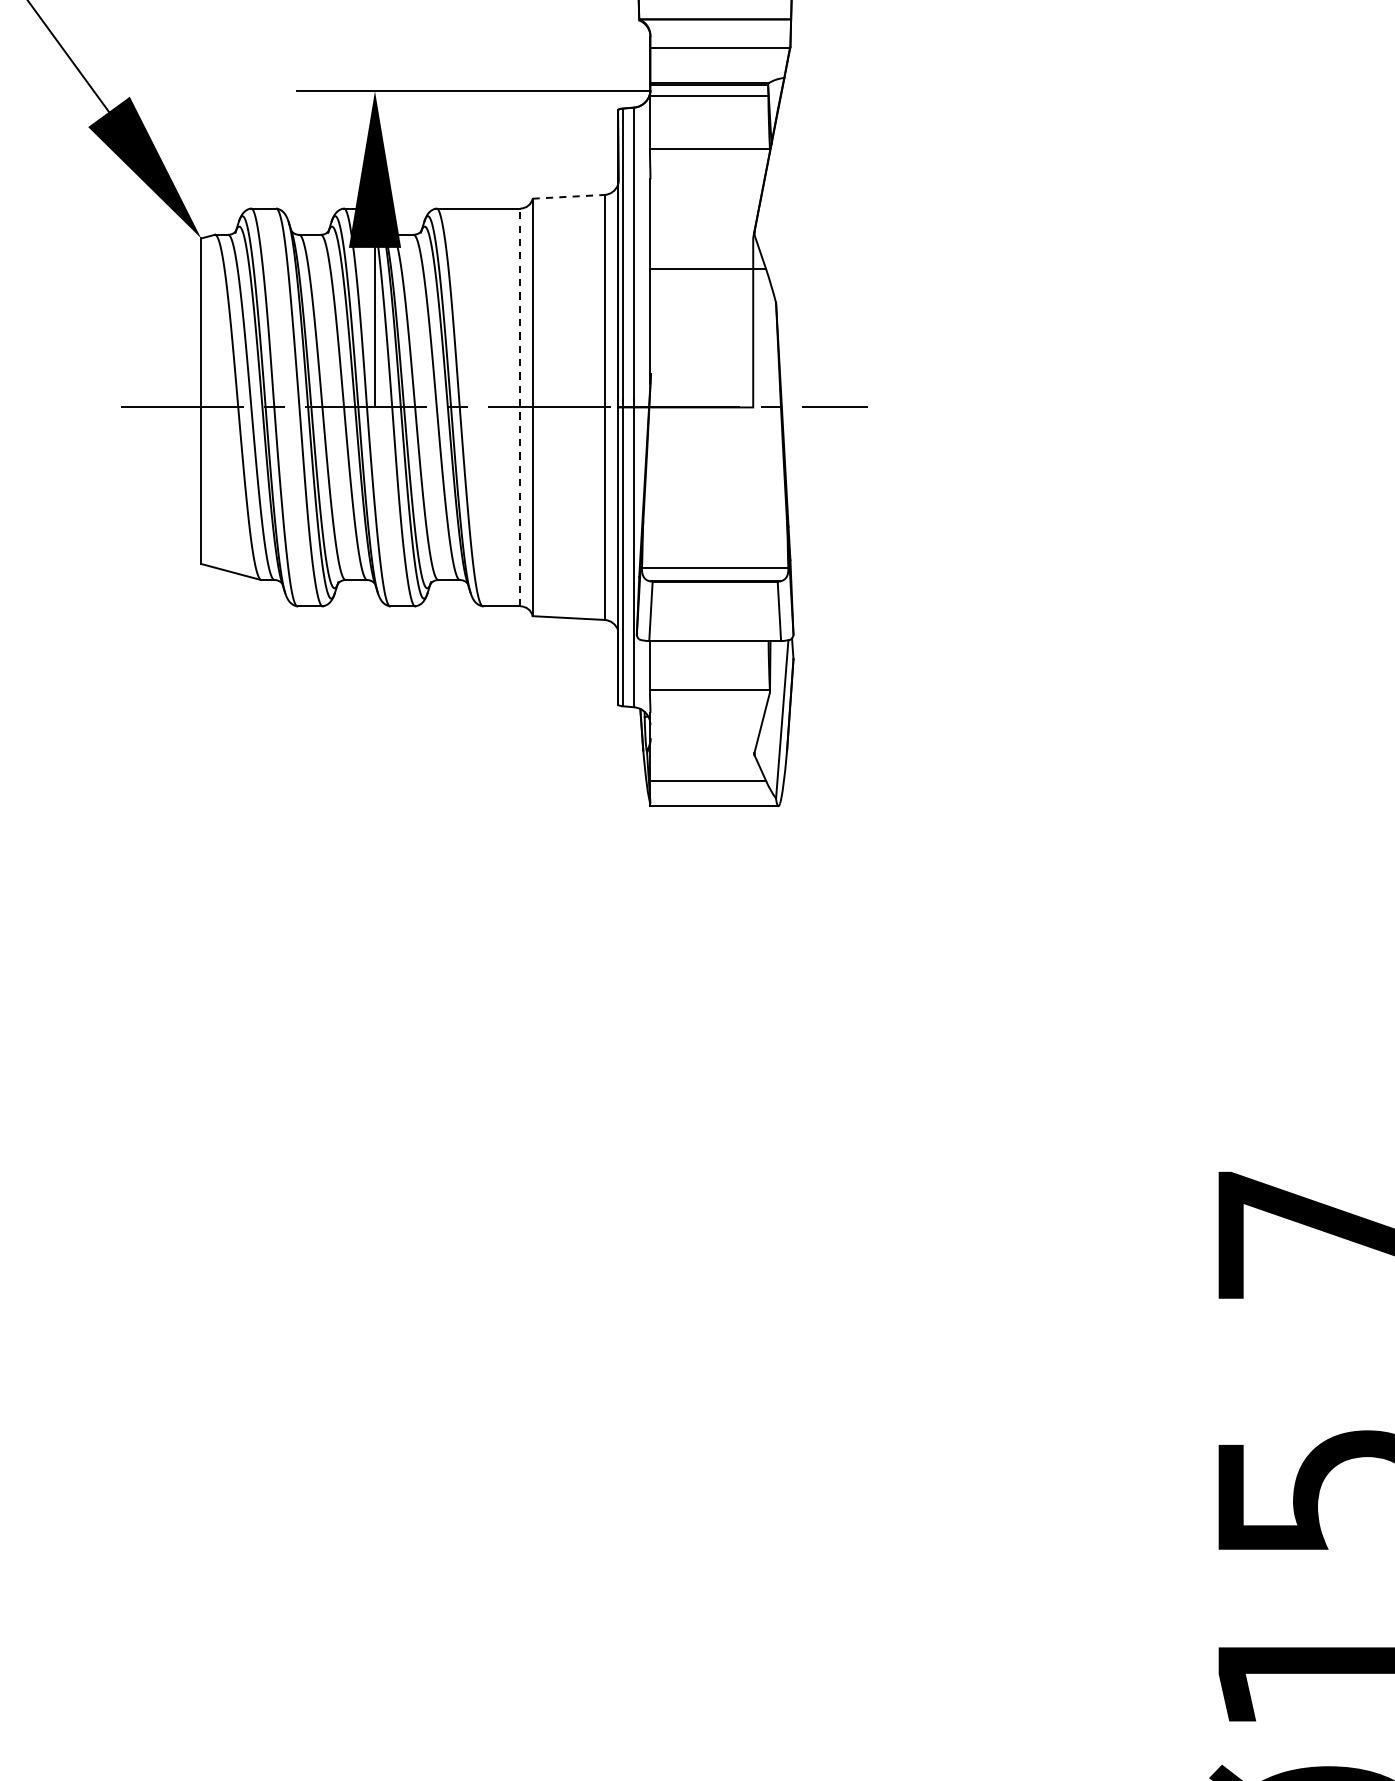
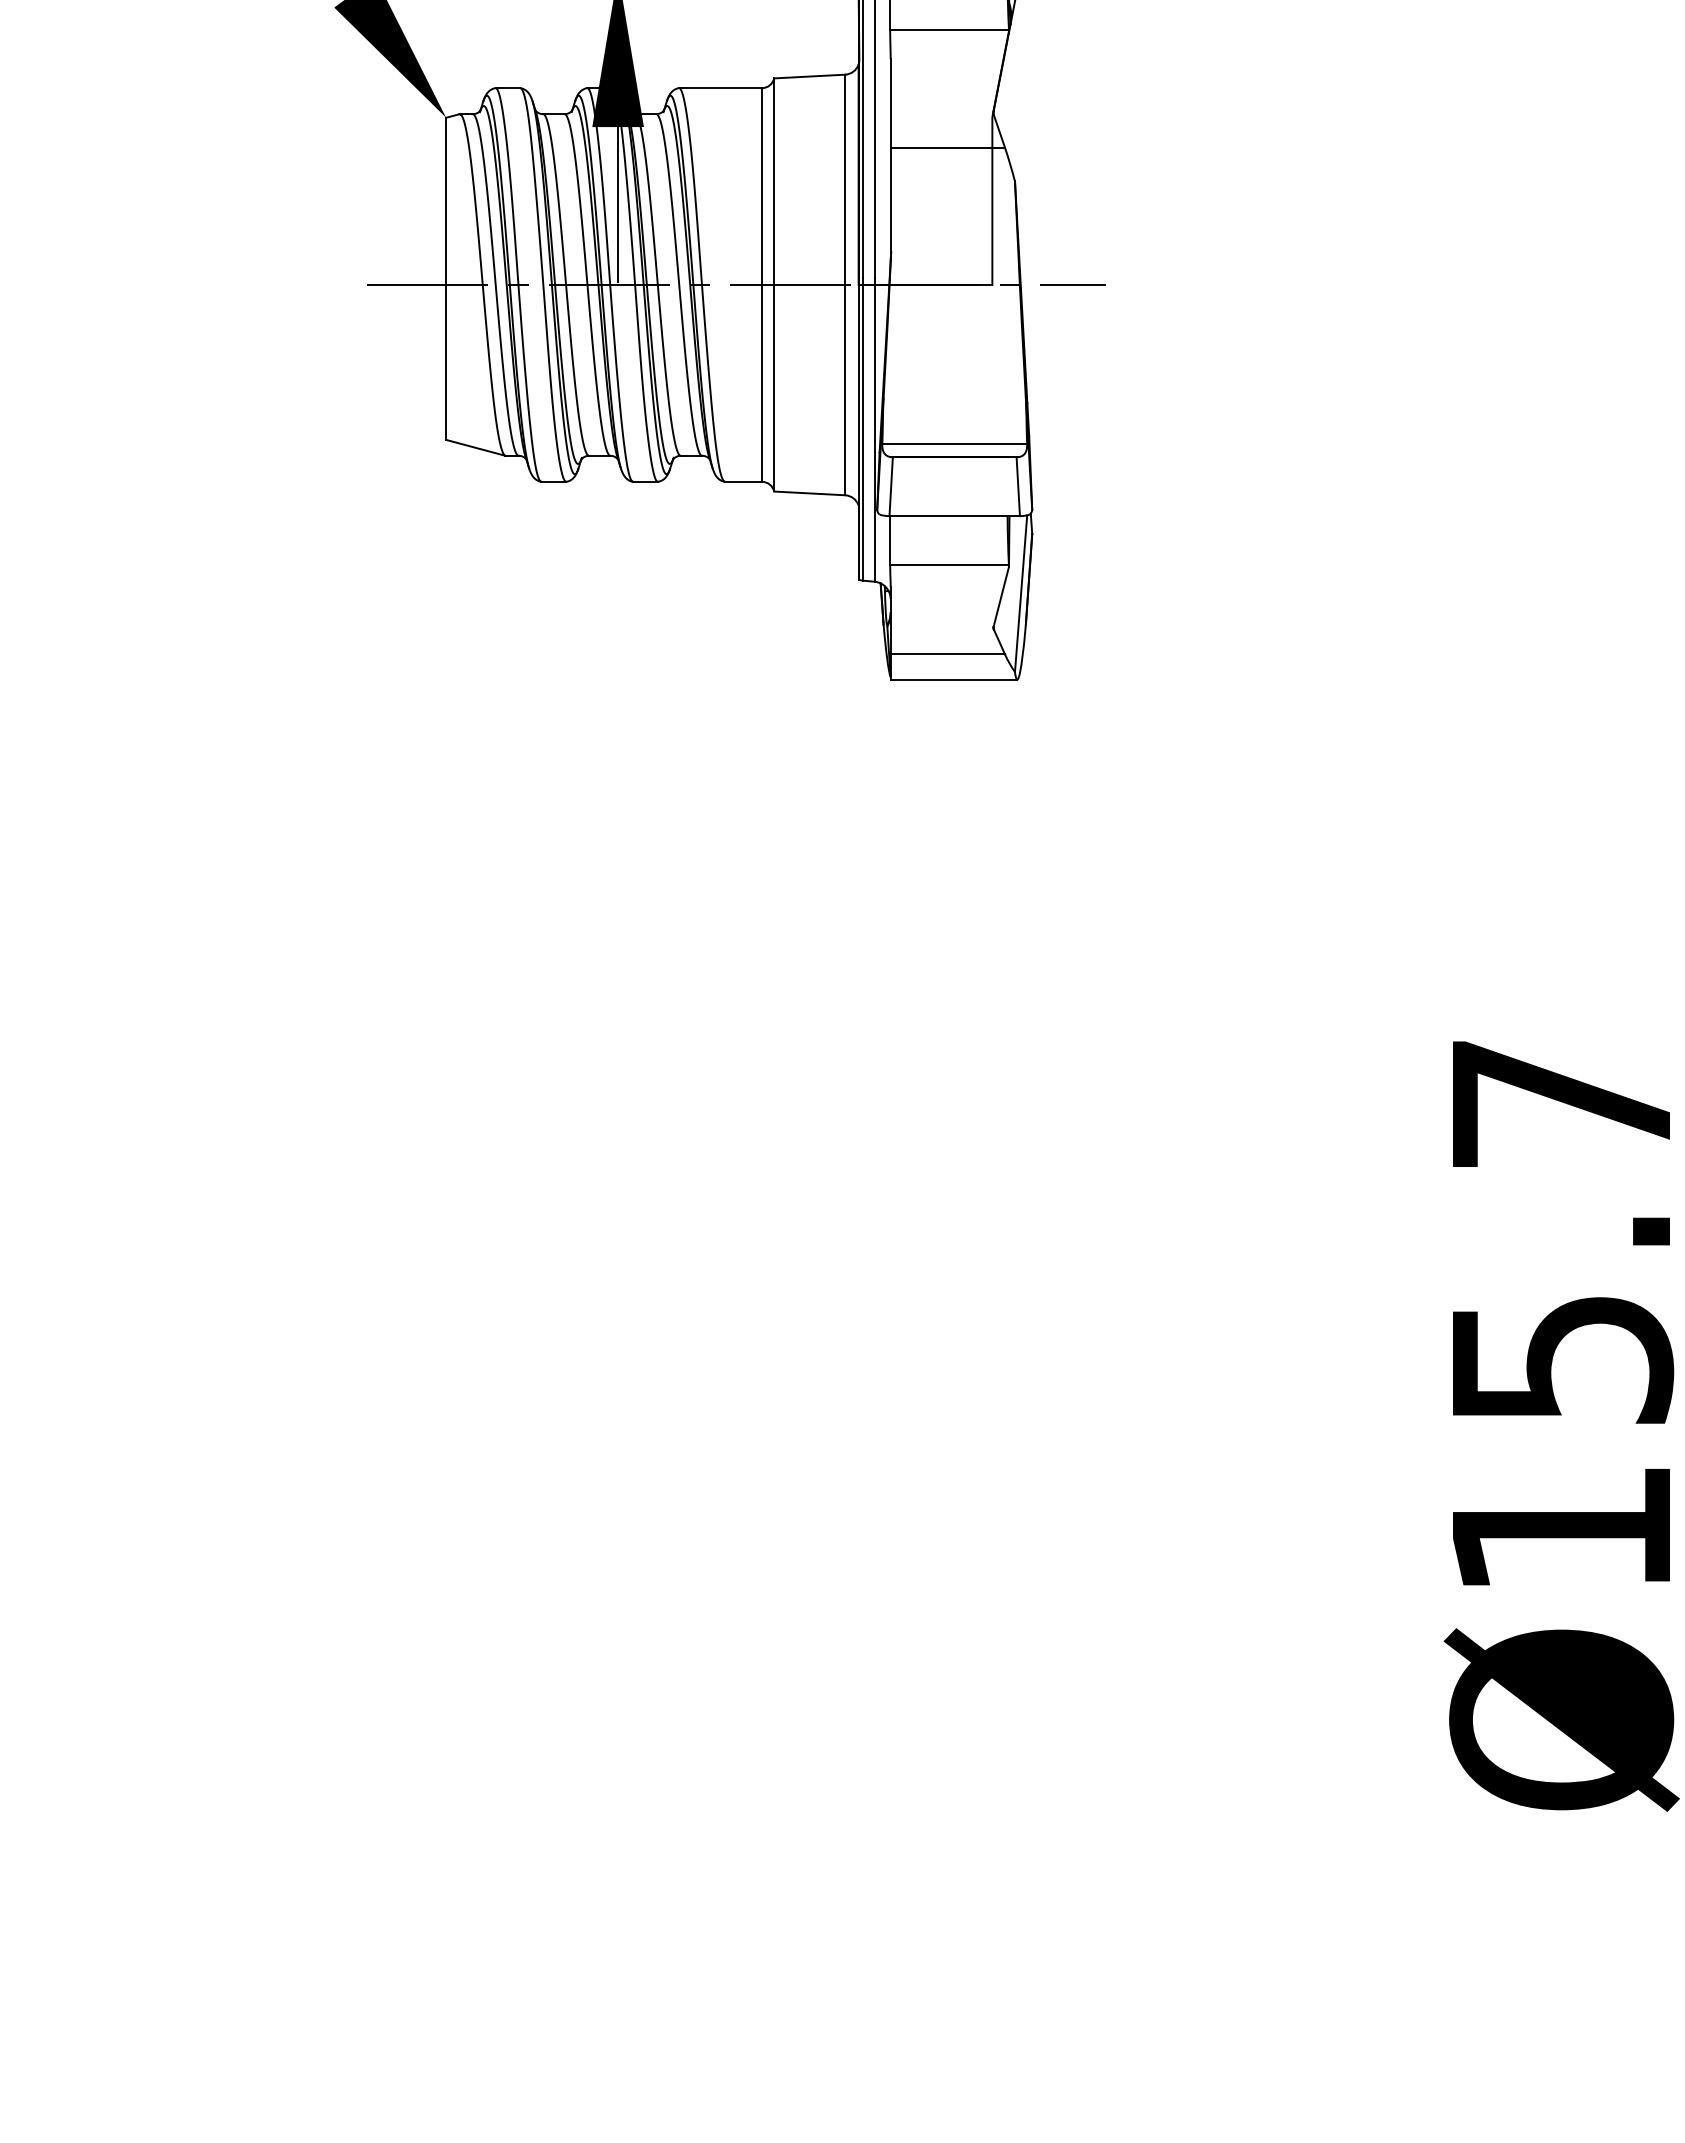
line: (568, 196) -> (809, 76), dashed -> solid
line: (520, 406) -> (762, 284), dashed -> solid

